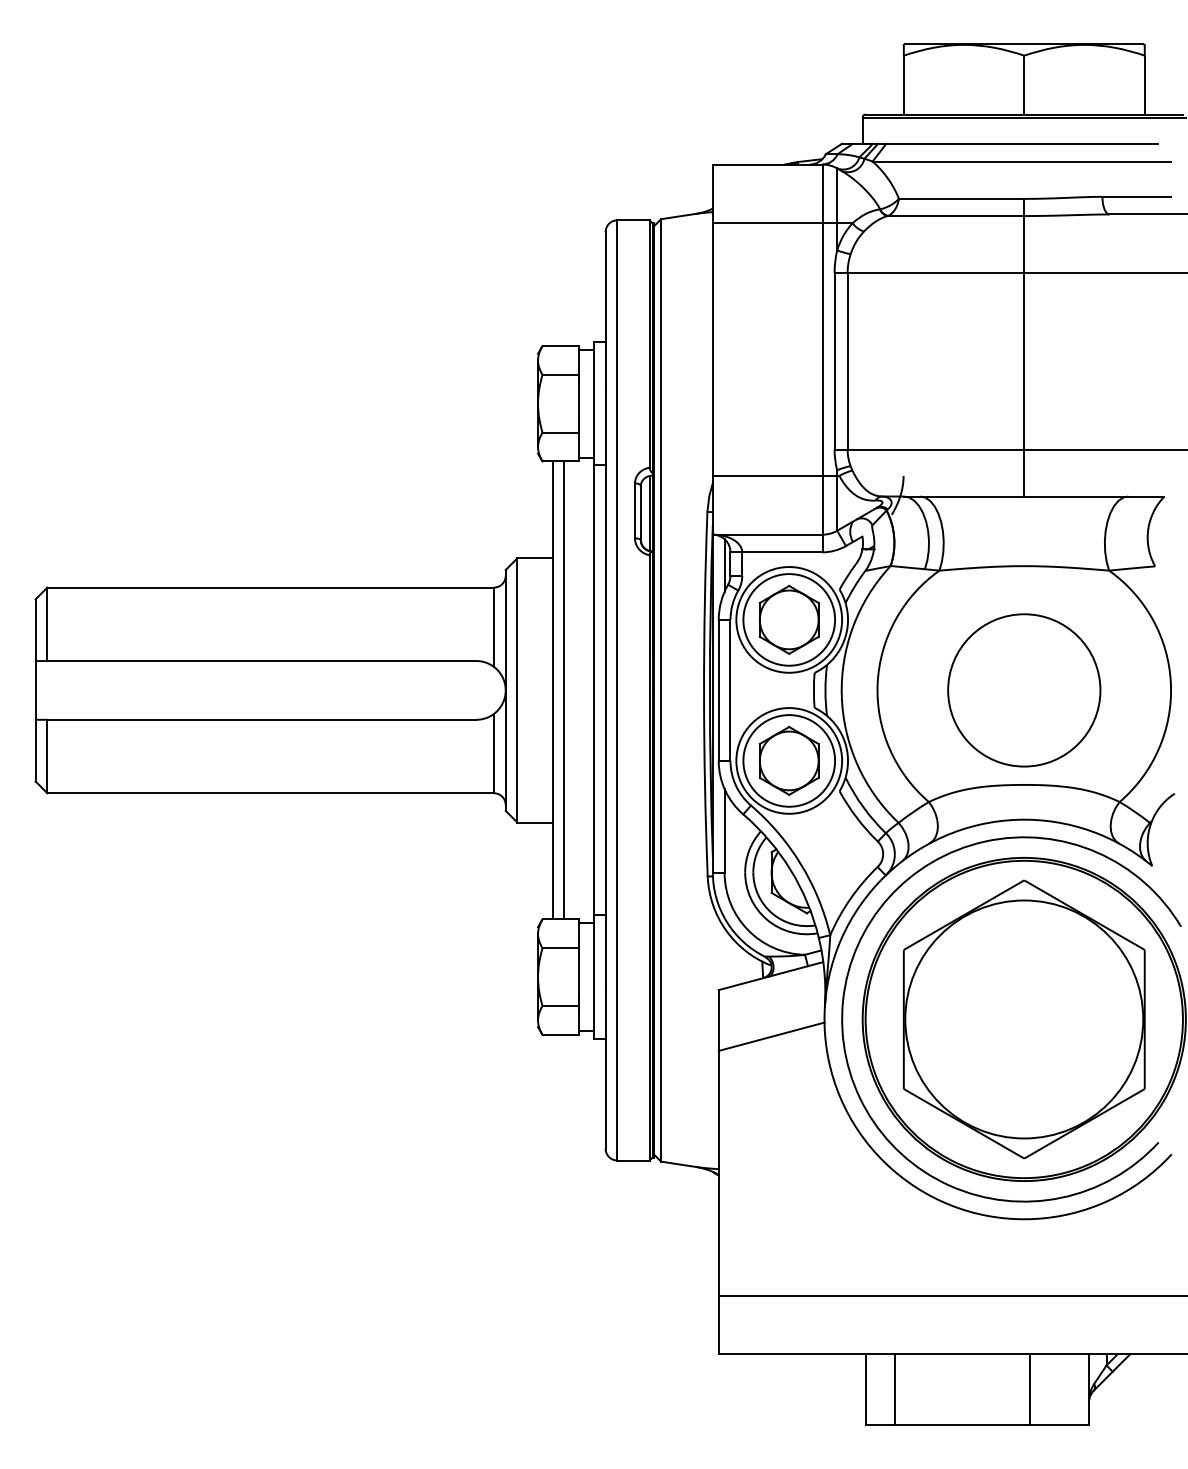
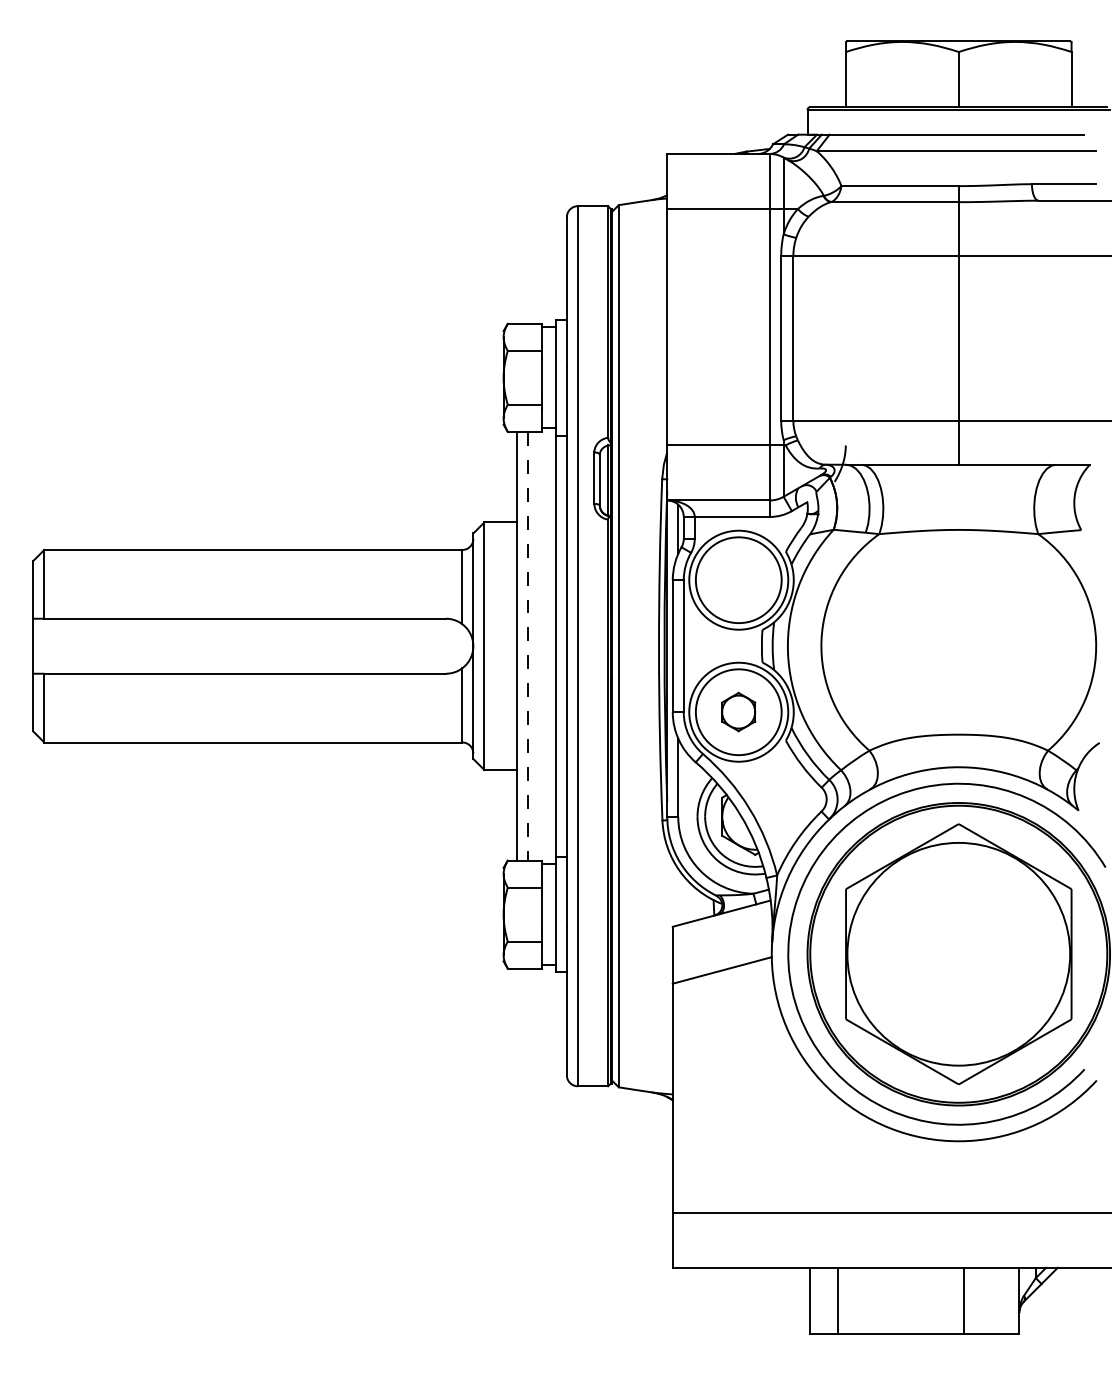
part: (788, 619) -> (738, 579), removed
line: (564, 690) -> (528, 646), solid -> dashed
circle: (1024, 690) -> (958, 646), removed
part: (788, 760) -> (738, 711), size x0.6

